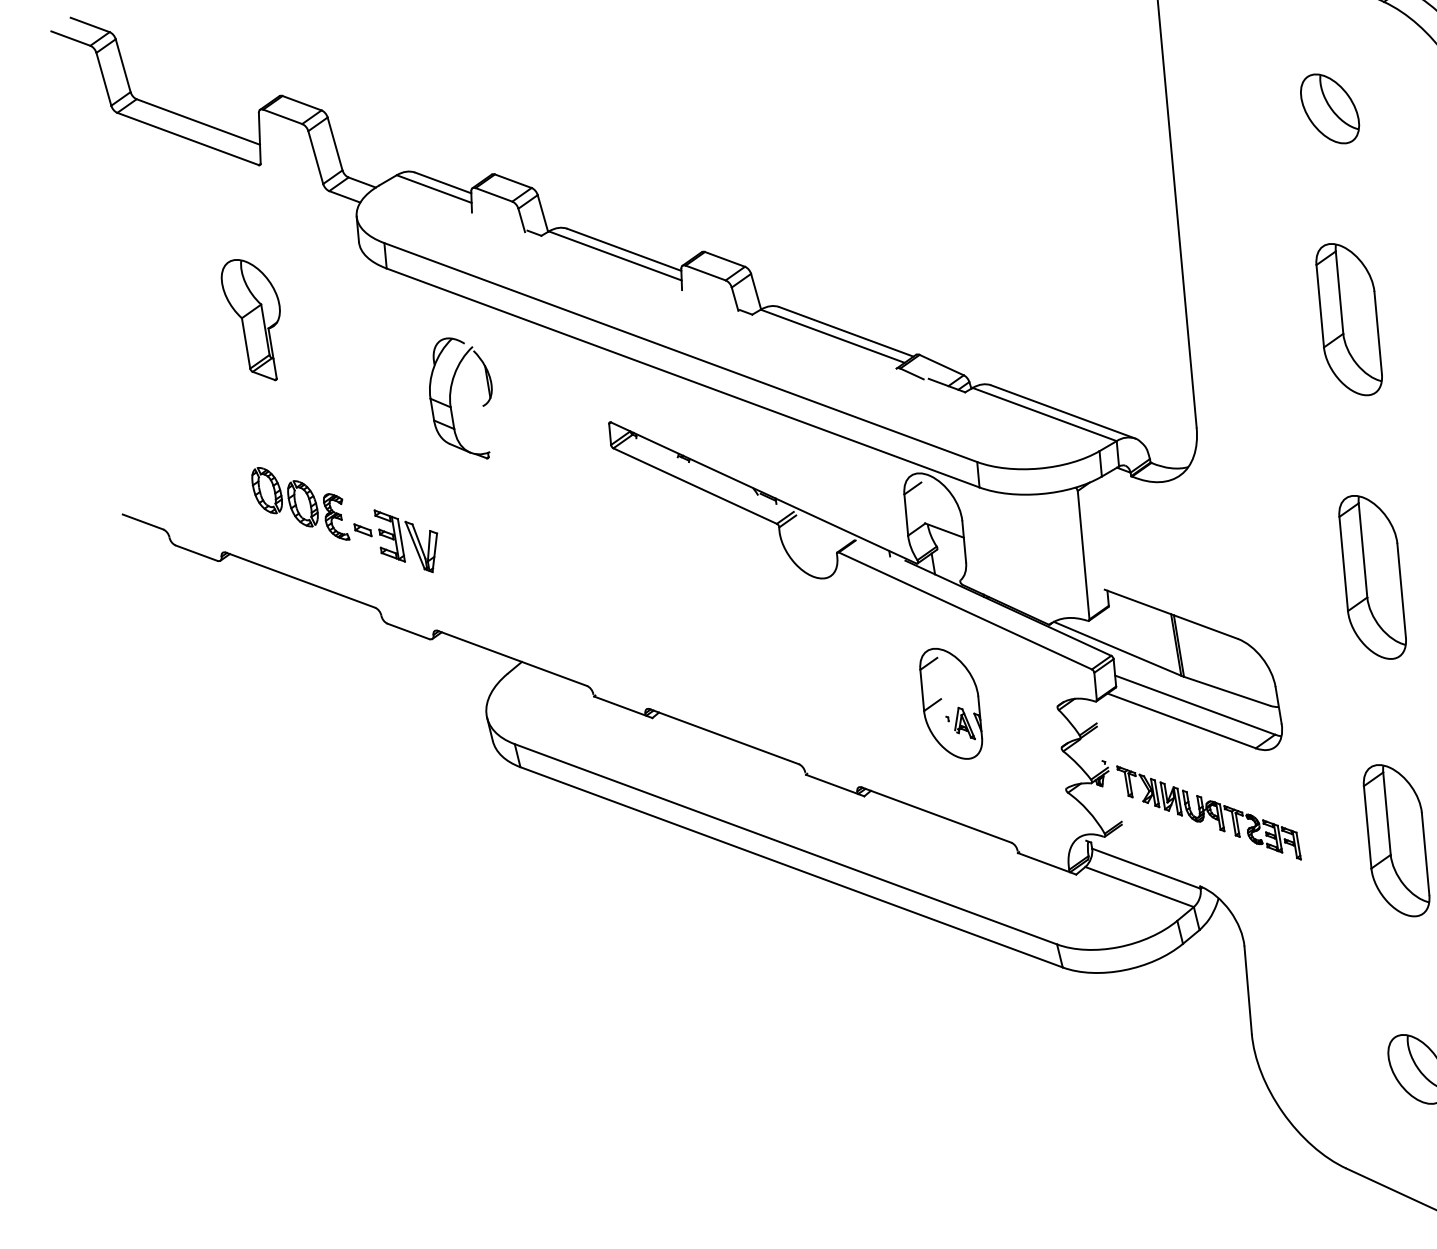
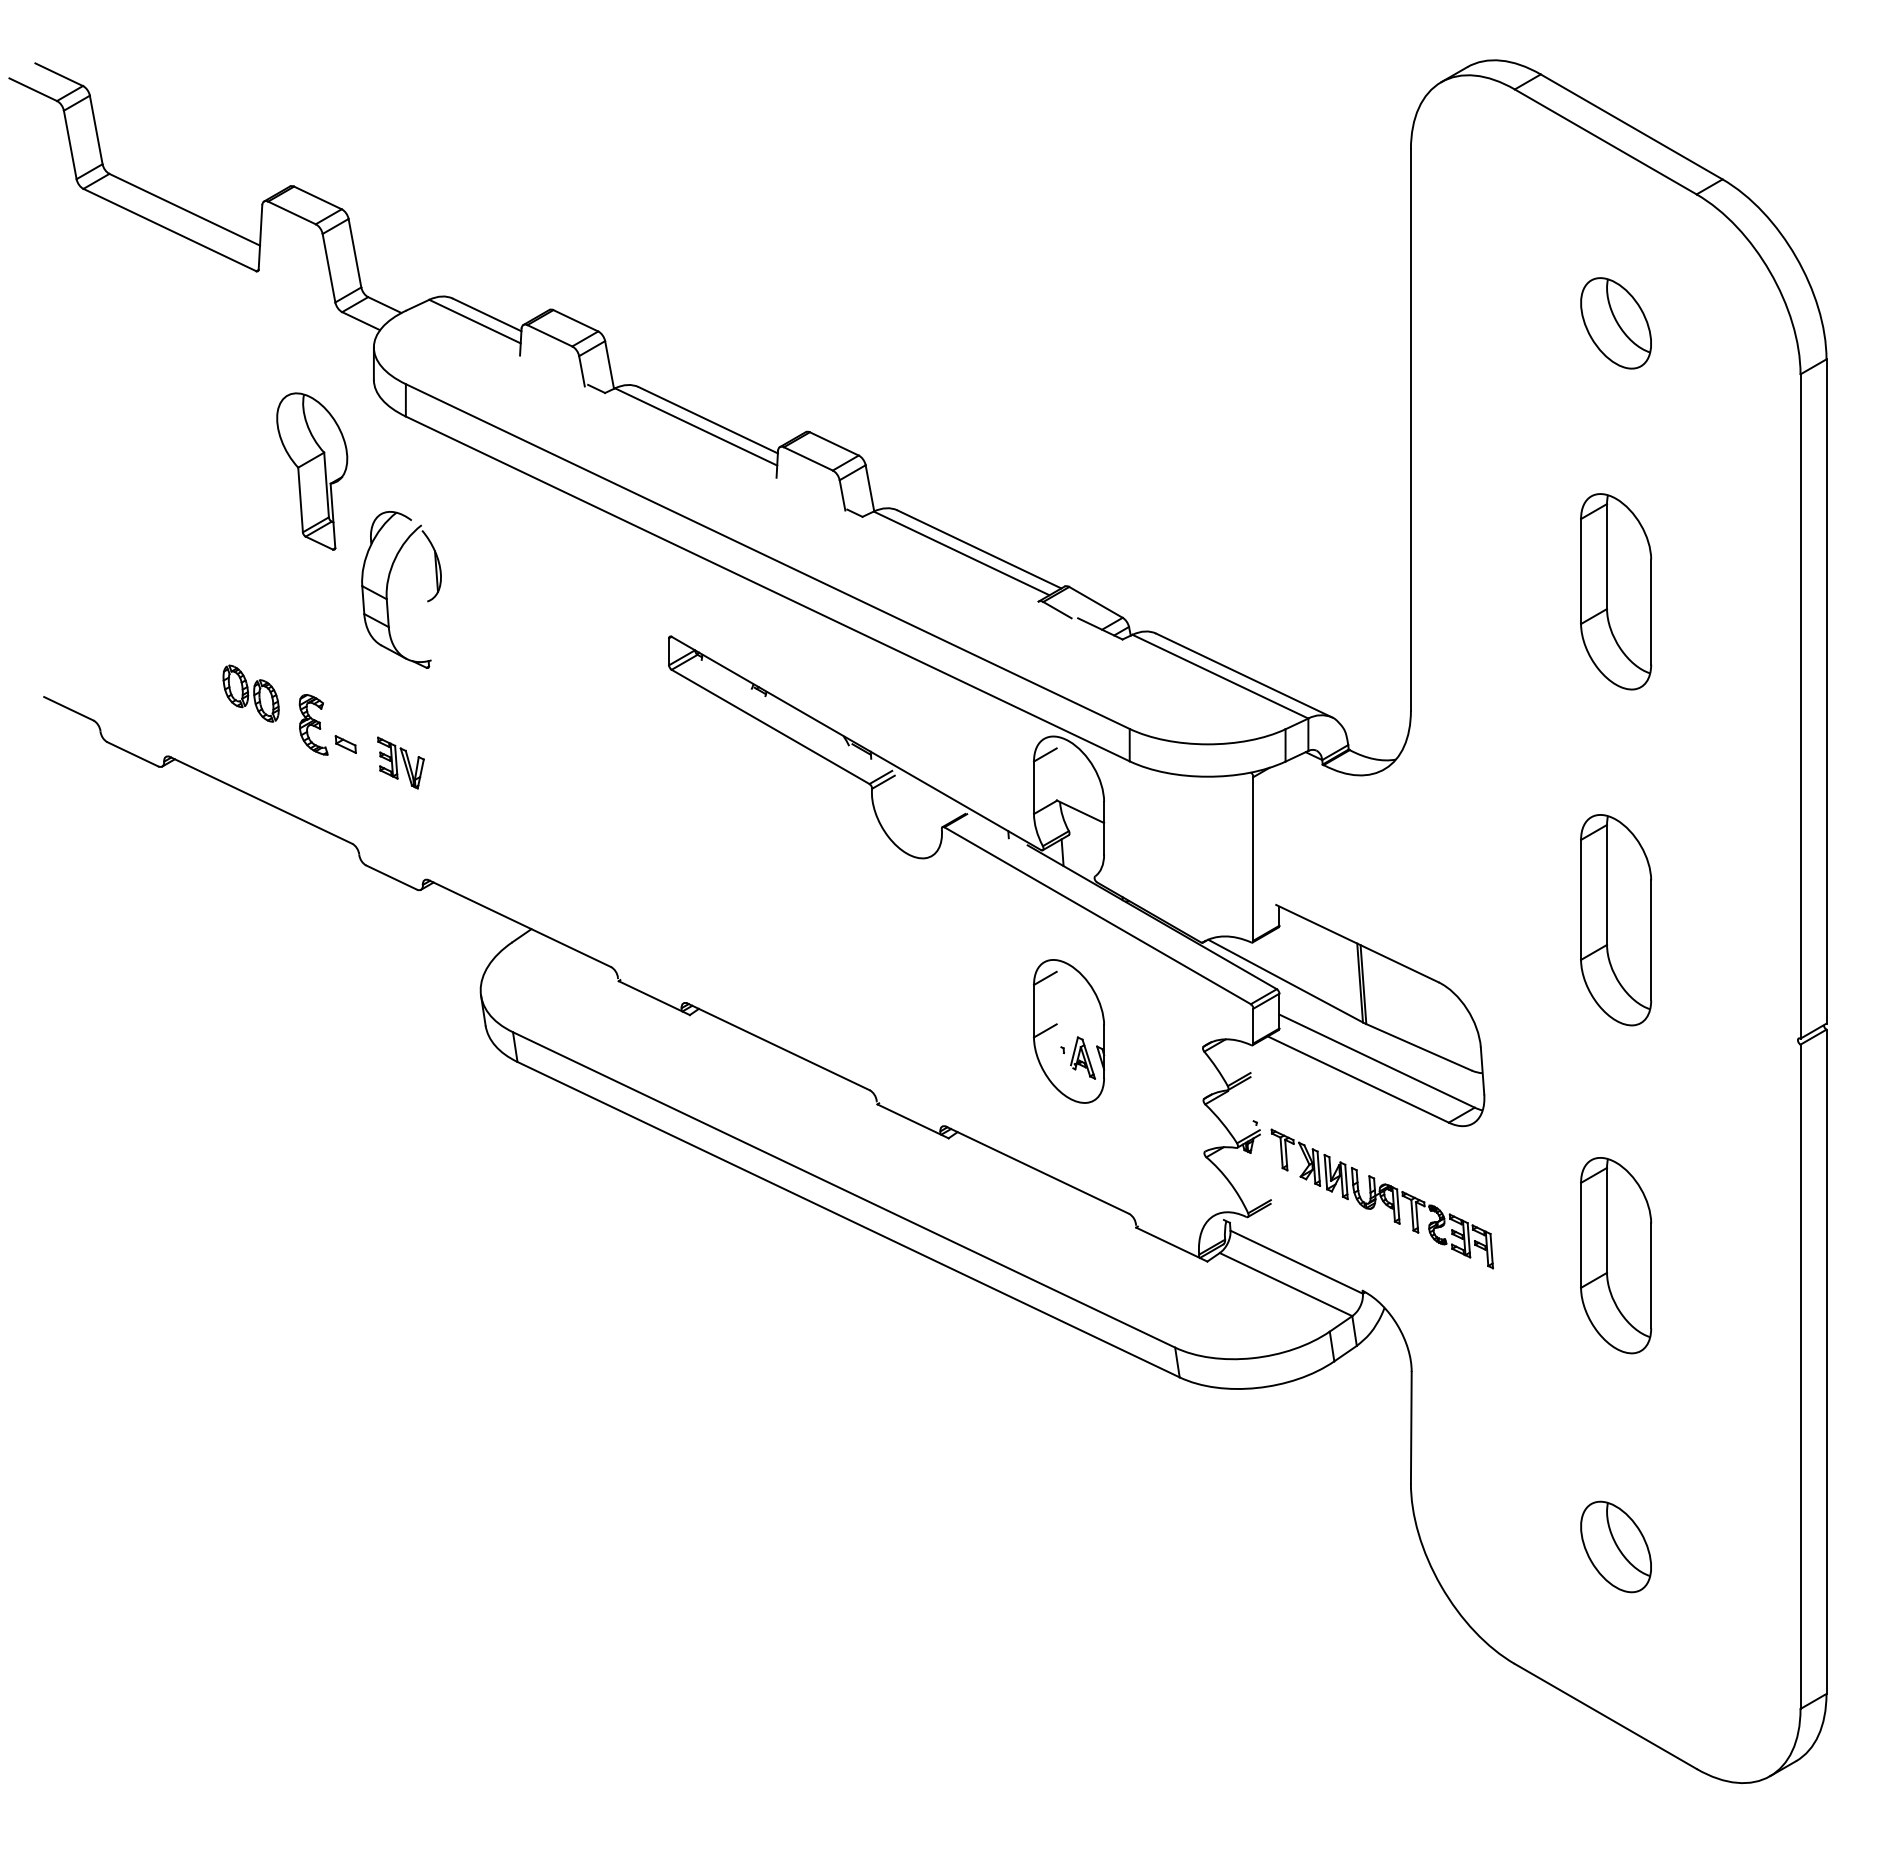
part: (253, 320) -> (312, 471), moved
part: (451, 396) -> (388, 585), moved
part: (284, 497) -> (250, 693), size x0.7
part: (407, 540) -> (400, 762), size x0.6

